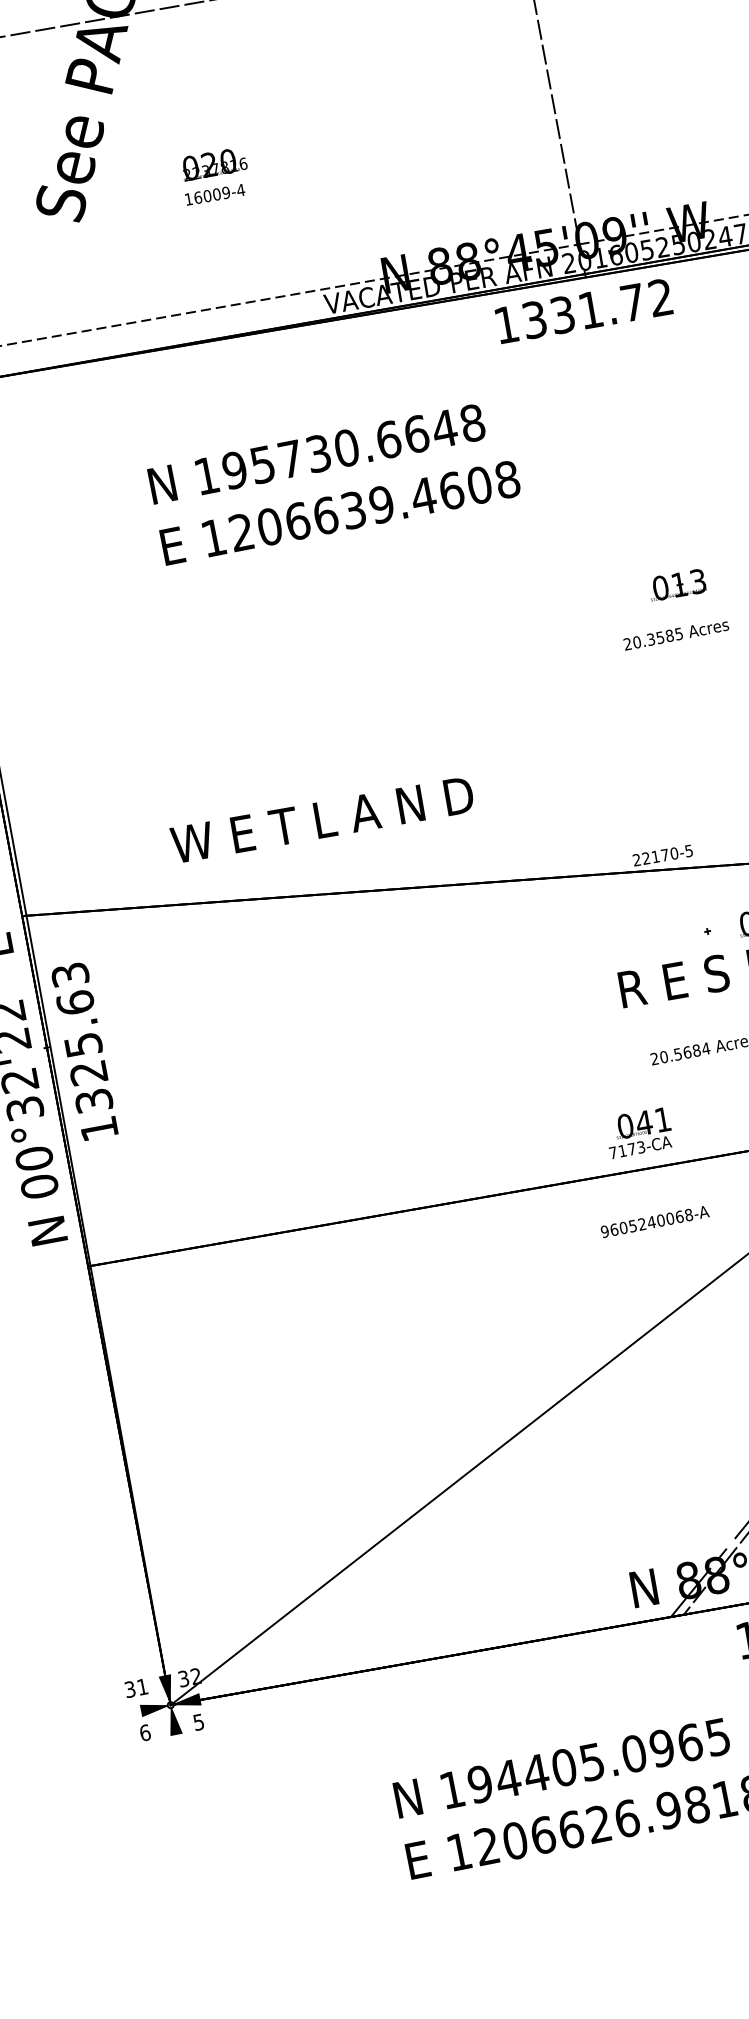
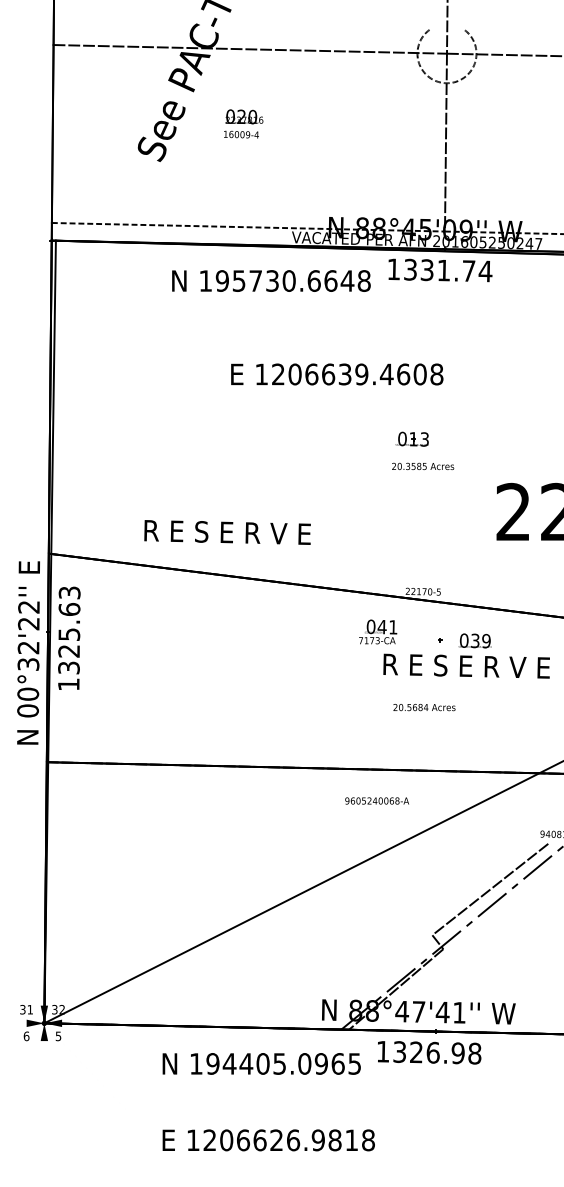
text: (214, 175) -> (243, 123), moved
text: (660, 297) -> (485, 271), 1331.72 -> 1331.74
text: (316, 453) -> (271, 280), moved
text: (340, 512) -> (337, 374), moved
part: (675, 584) -> (411, 438), moved
text: (676, 634) -> (423, 466), moved
text: (323, 819) -> (232, 532), W E T L A N D -> R E S E R V E
text: (639, 1131) -> (378, 631), moved
text: (561, 1767) -> (261, 1063), moved

